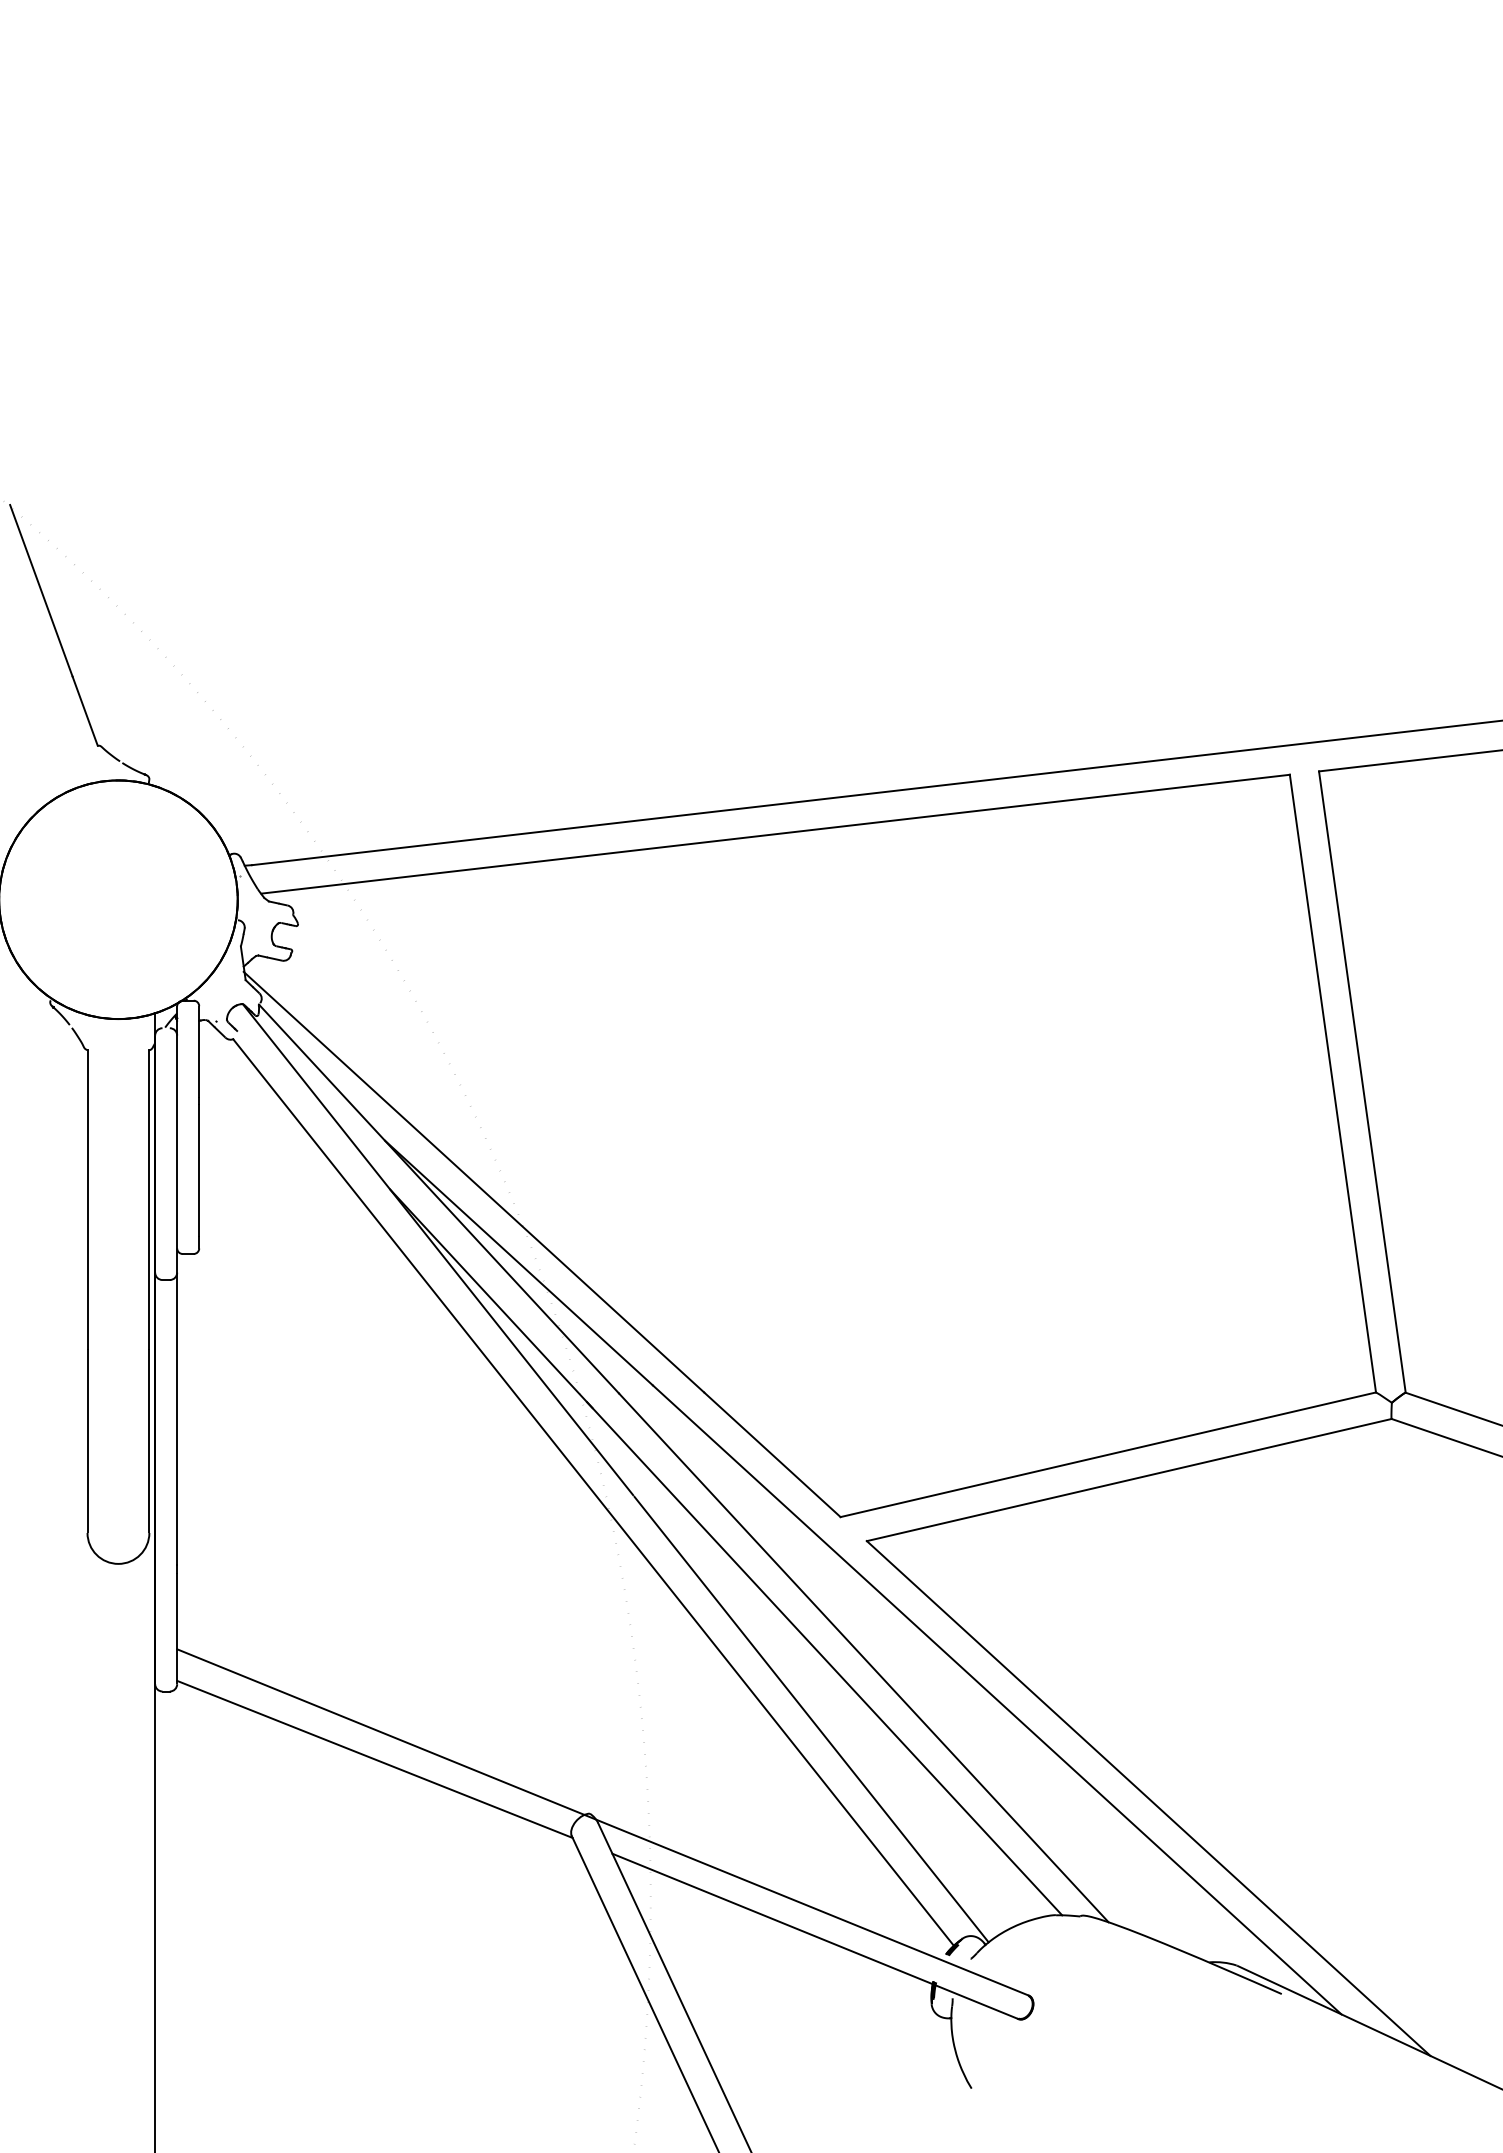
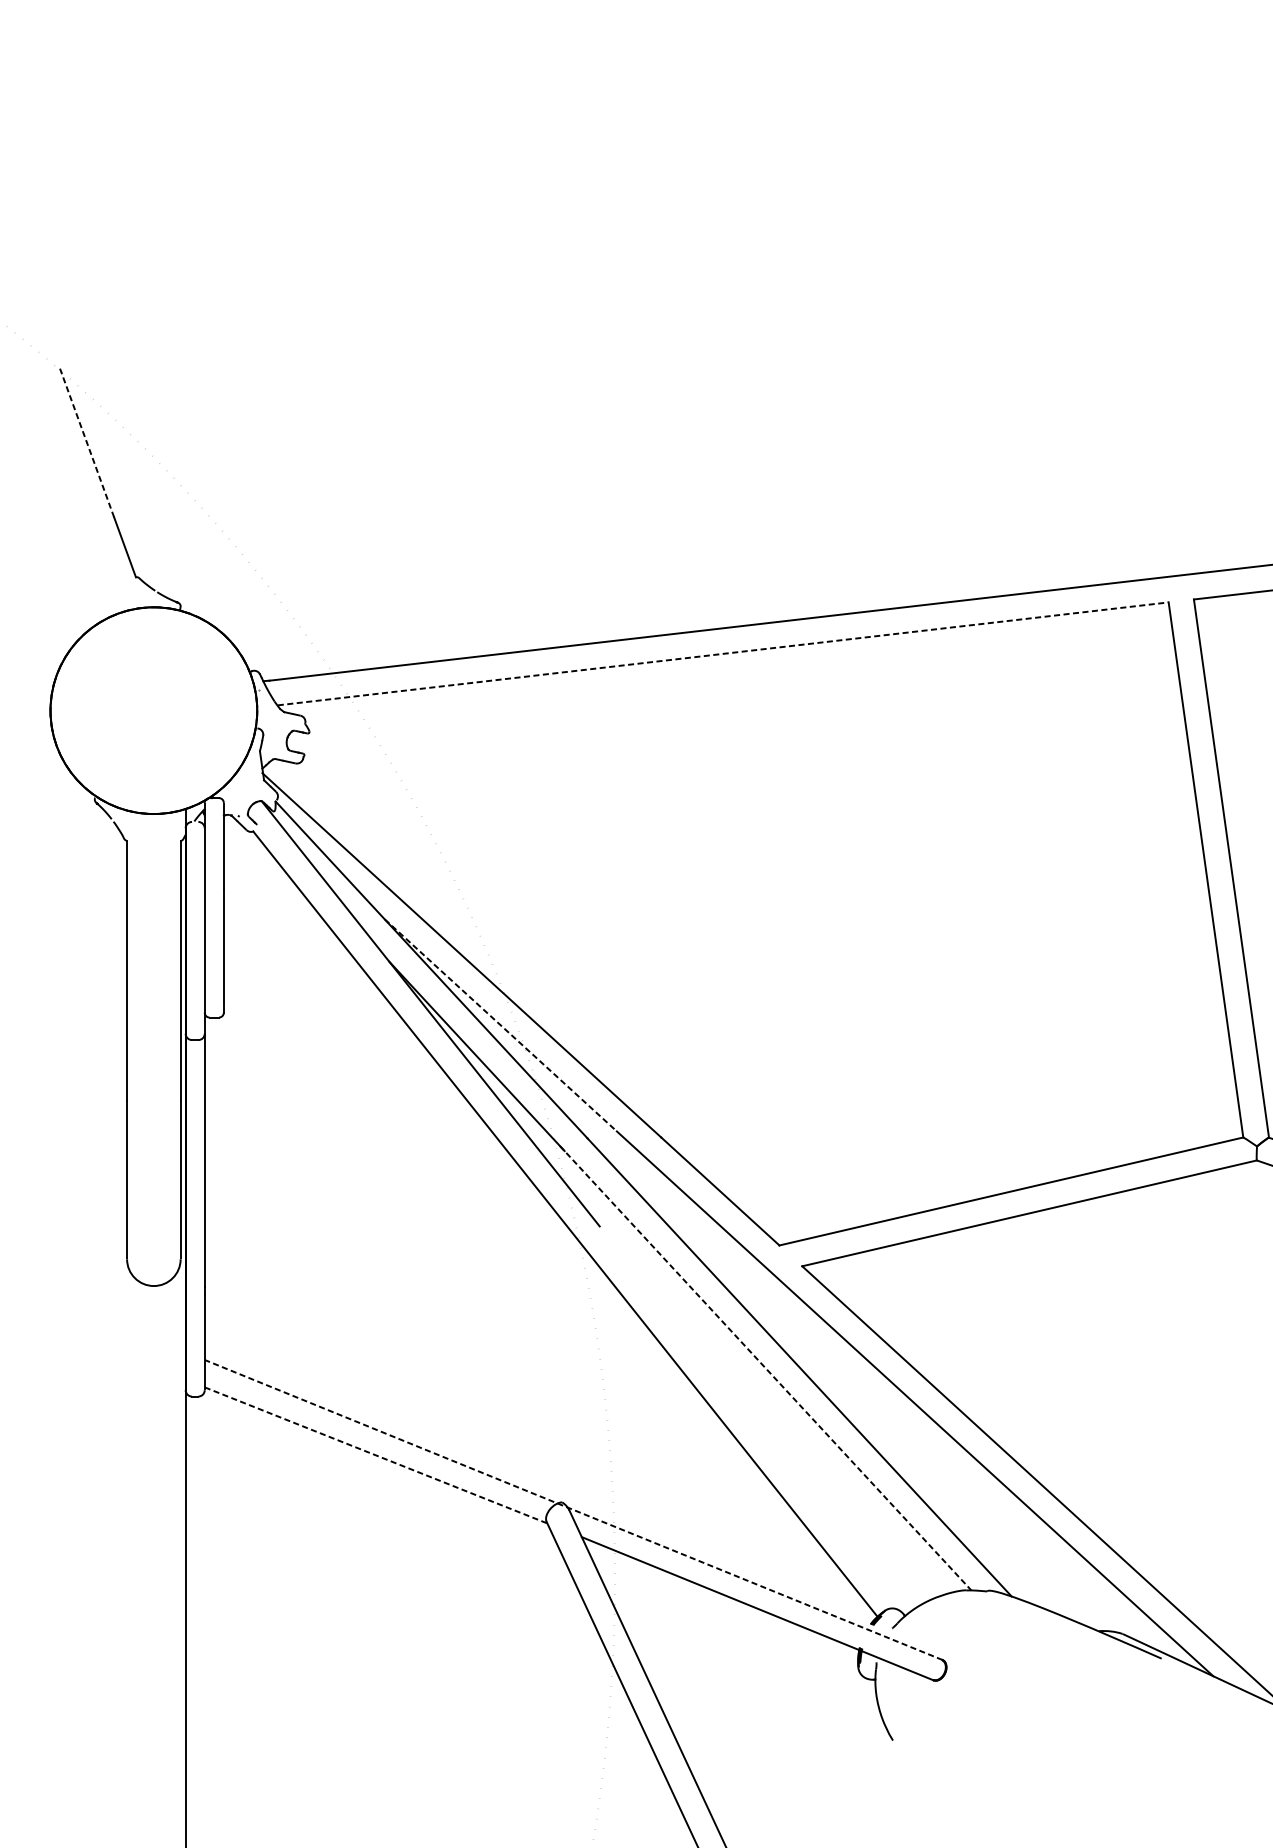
line: (41, 590) -> (87, 442), solid -> dashed
line: (775, 834) -> (723, 654), solid -> dashed
line: (519, 1263) -> (501, 1025), solid -> dashed
line: (824, 1658) -> (765, 1367), solid -> dashed
line: (811, 1719) -> (754, 1420), removed
line: (374, 1759) -> (375, 1455), solid -> dashed
line: (603, 1822) -> (574, 1510), solid -> dashed

